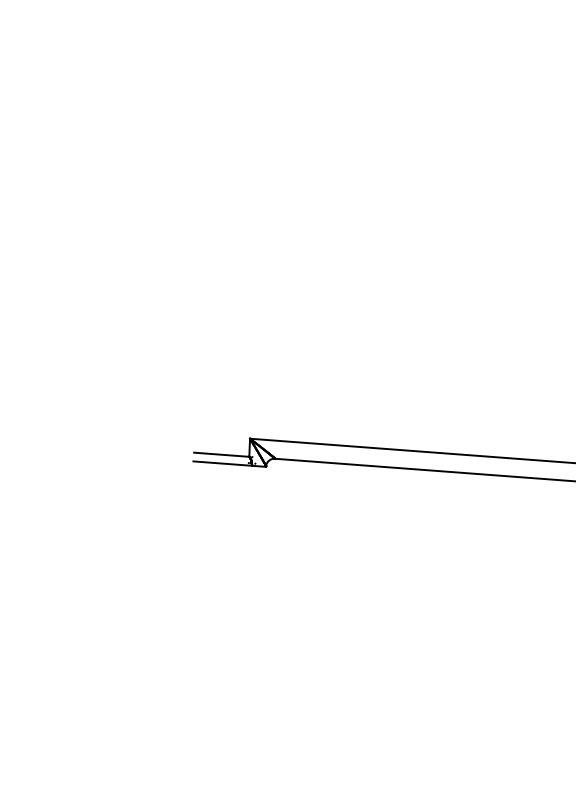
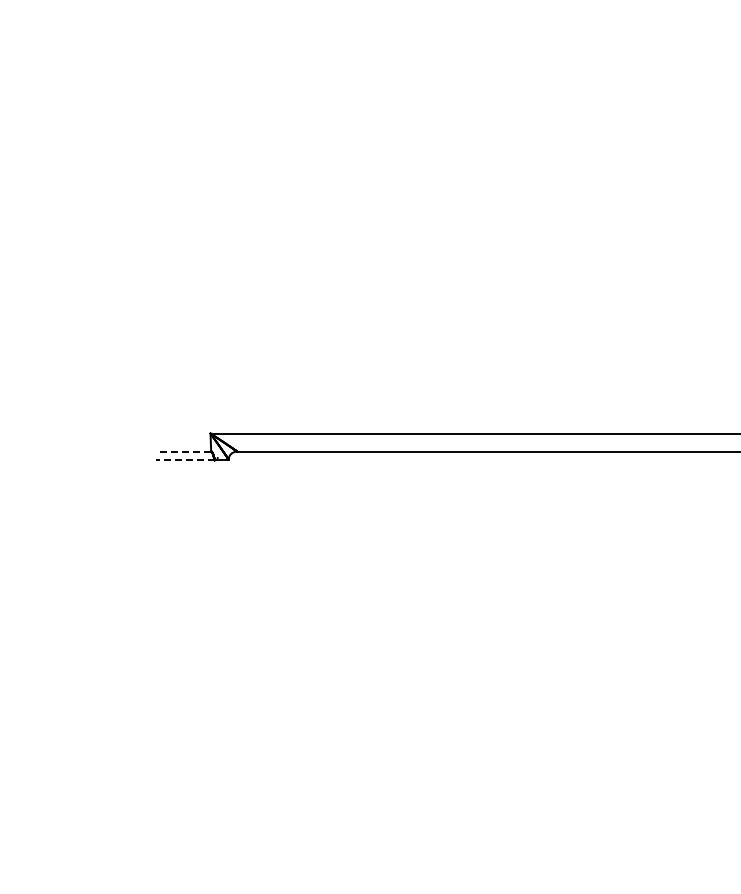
line: (221, 454) -> (183, 451), solid -> dashed
line: (222, 463) -> (184, 460), solid -> dashed

